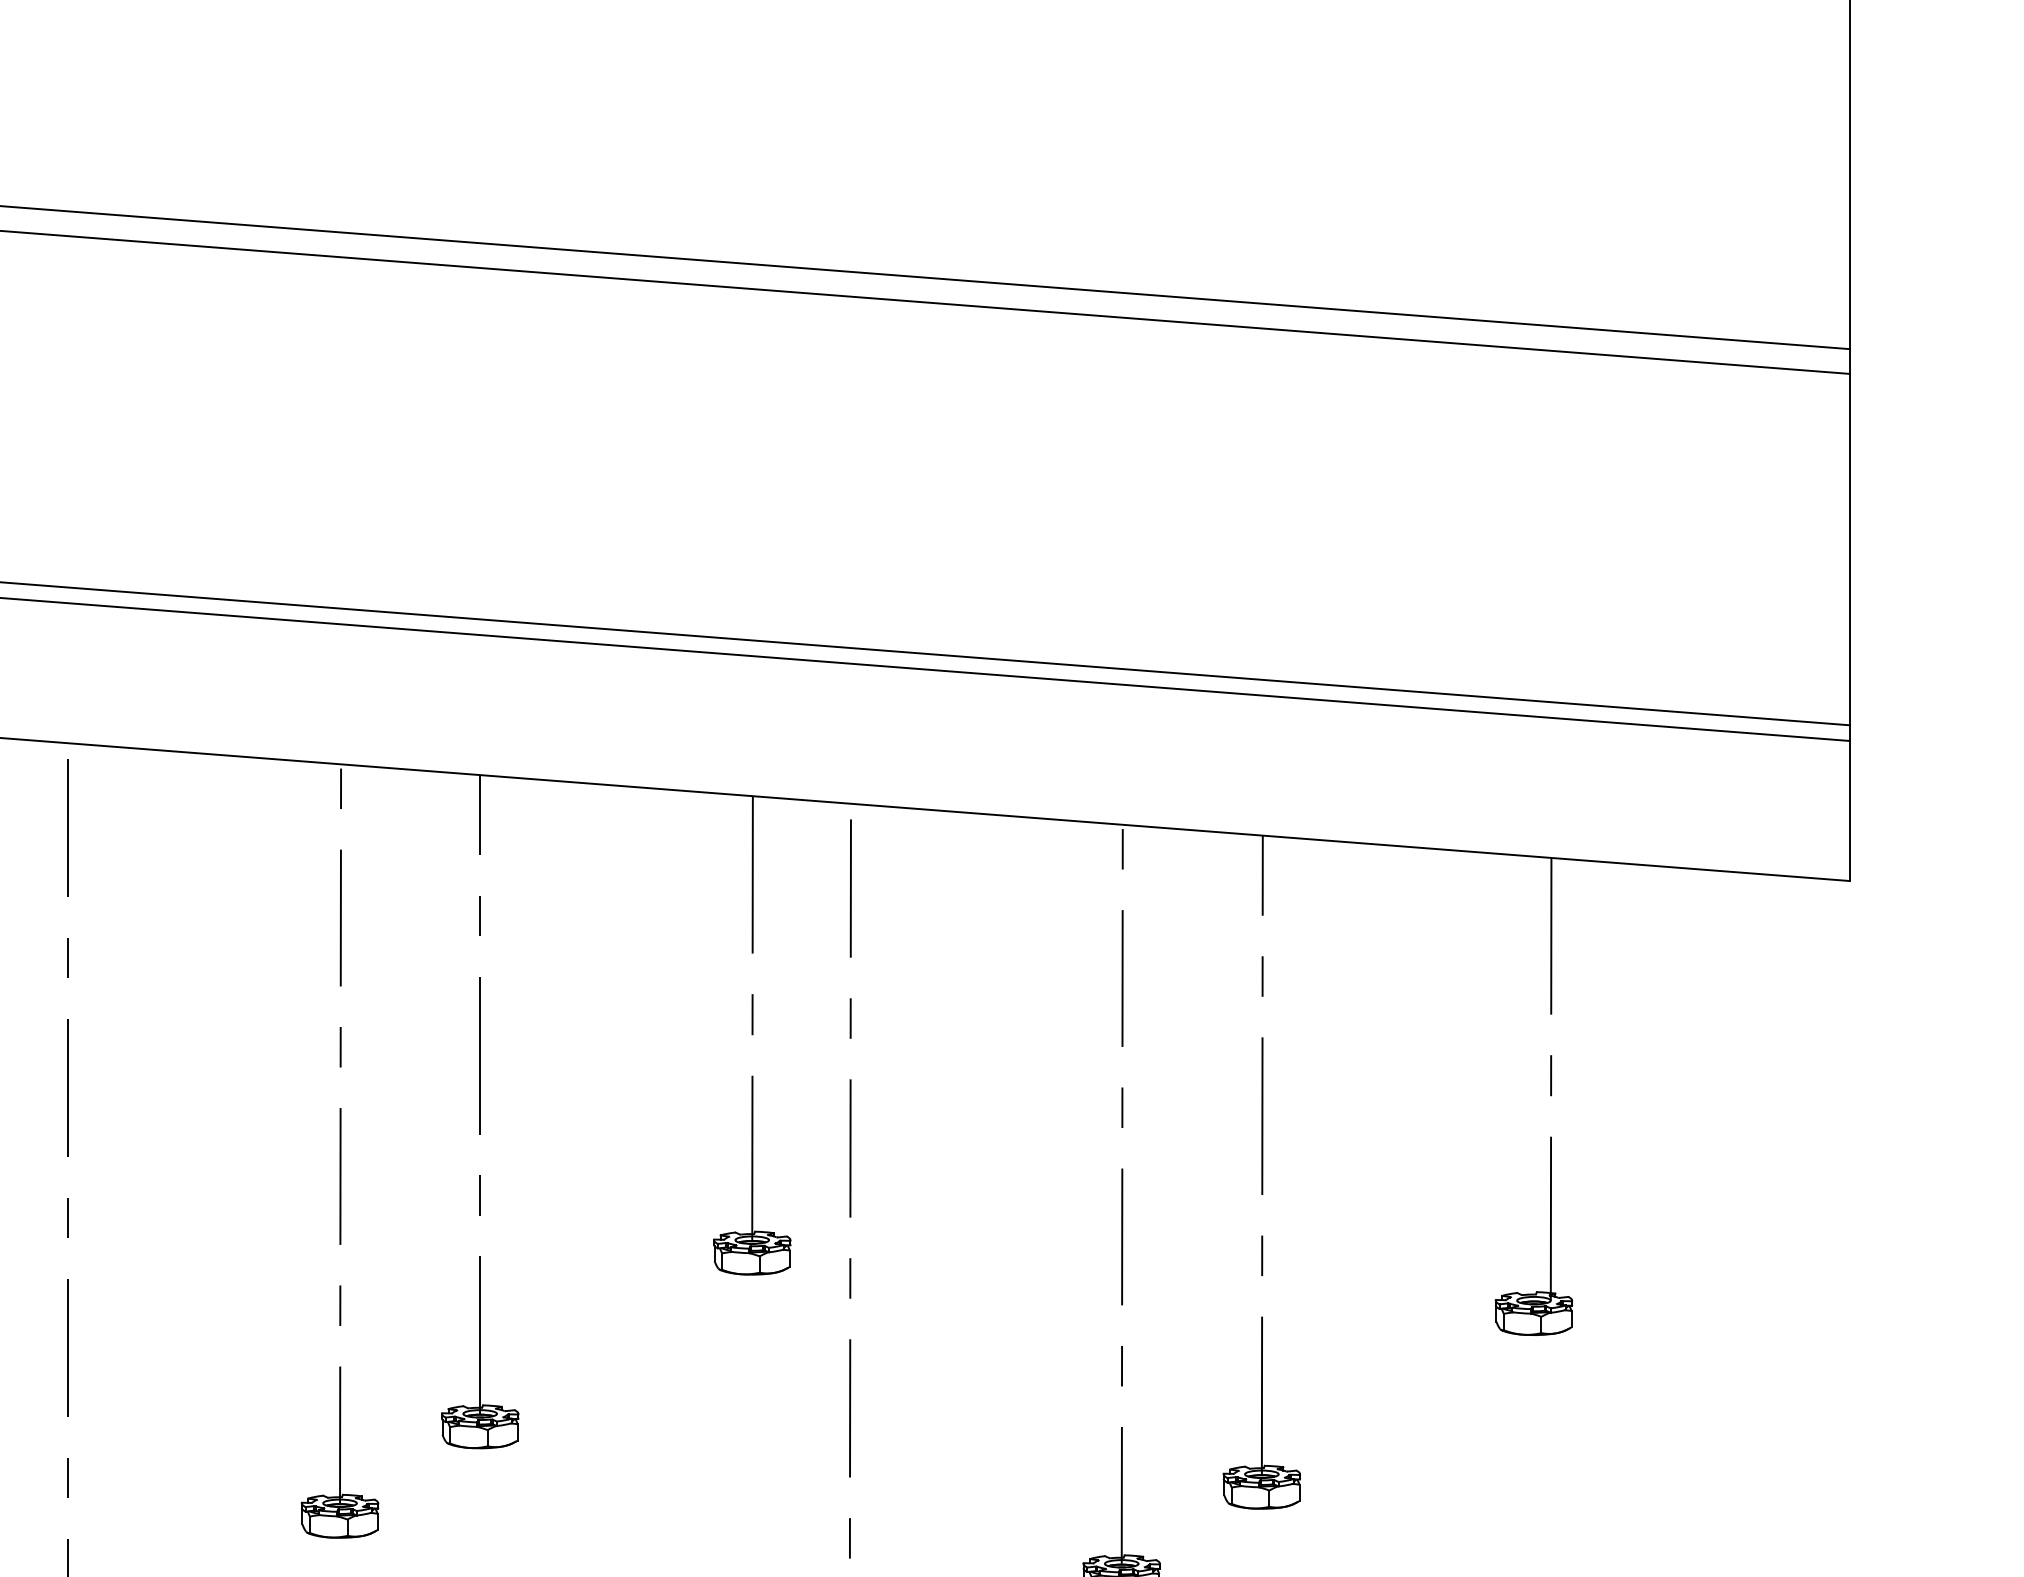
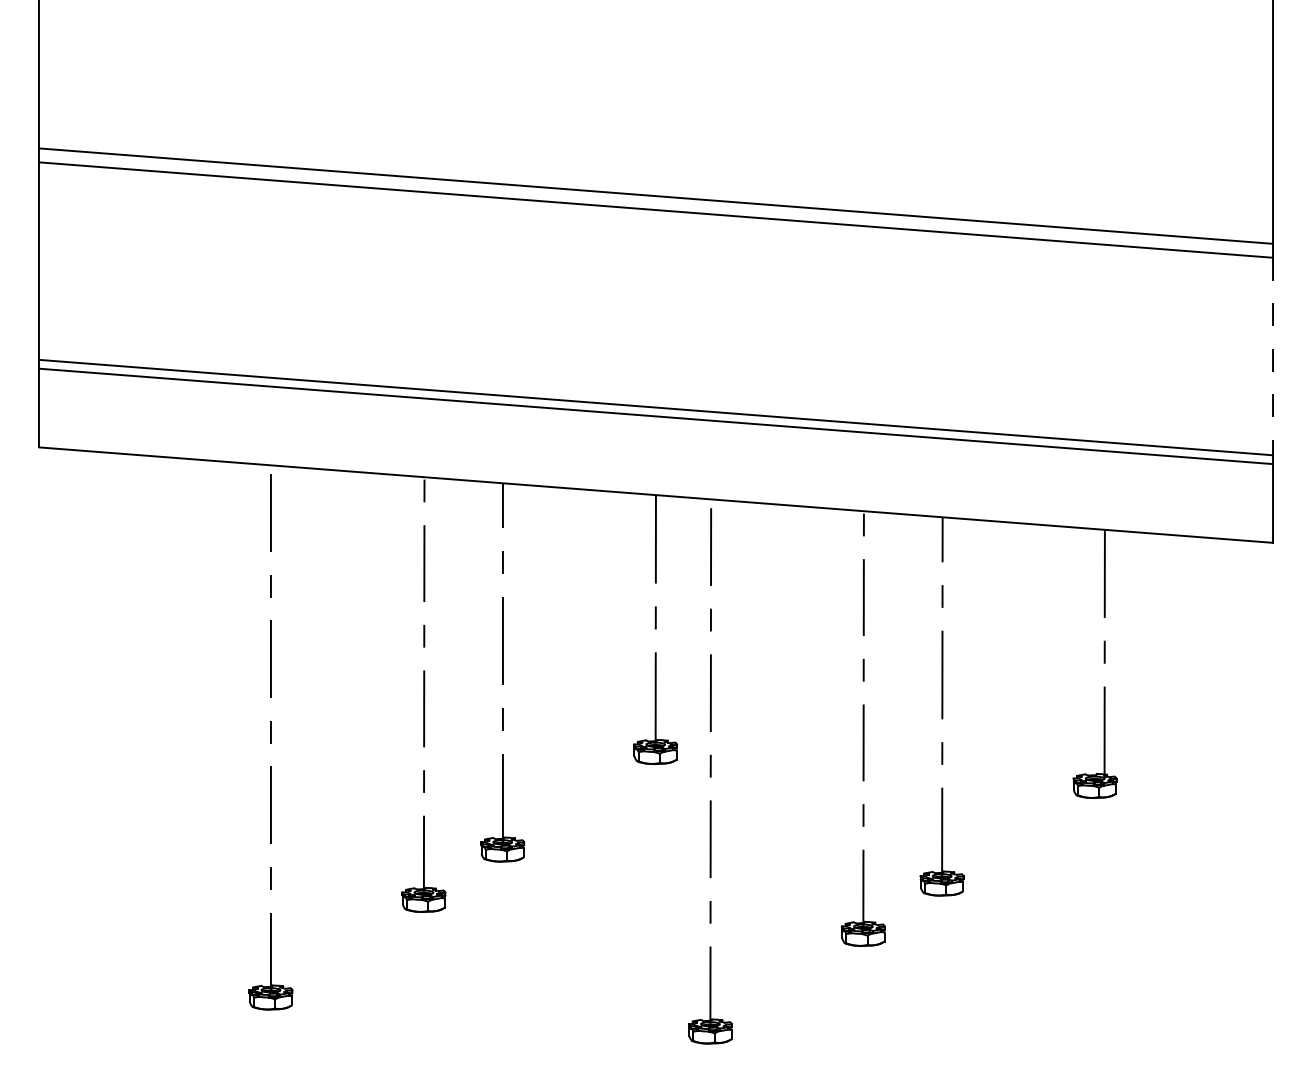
line: (1849, 549) -> (1272, 356), solid -> dashed

